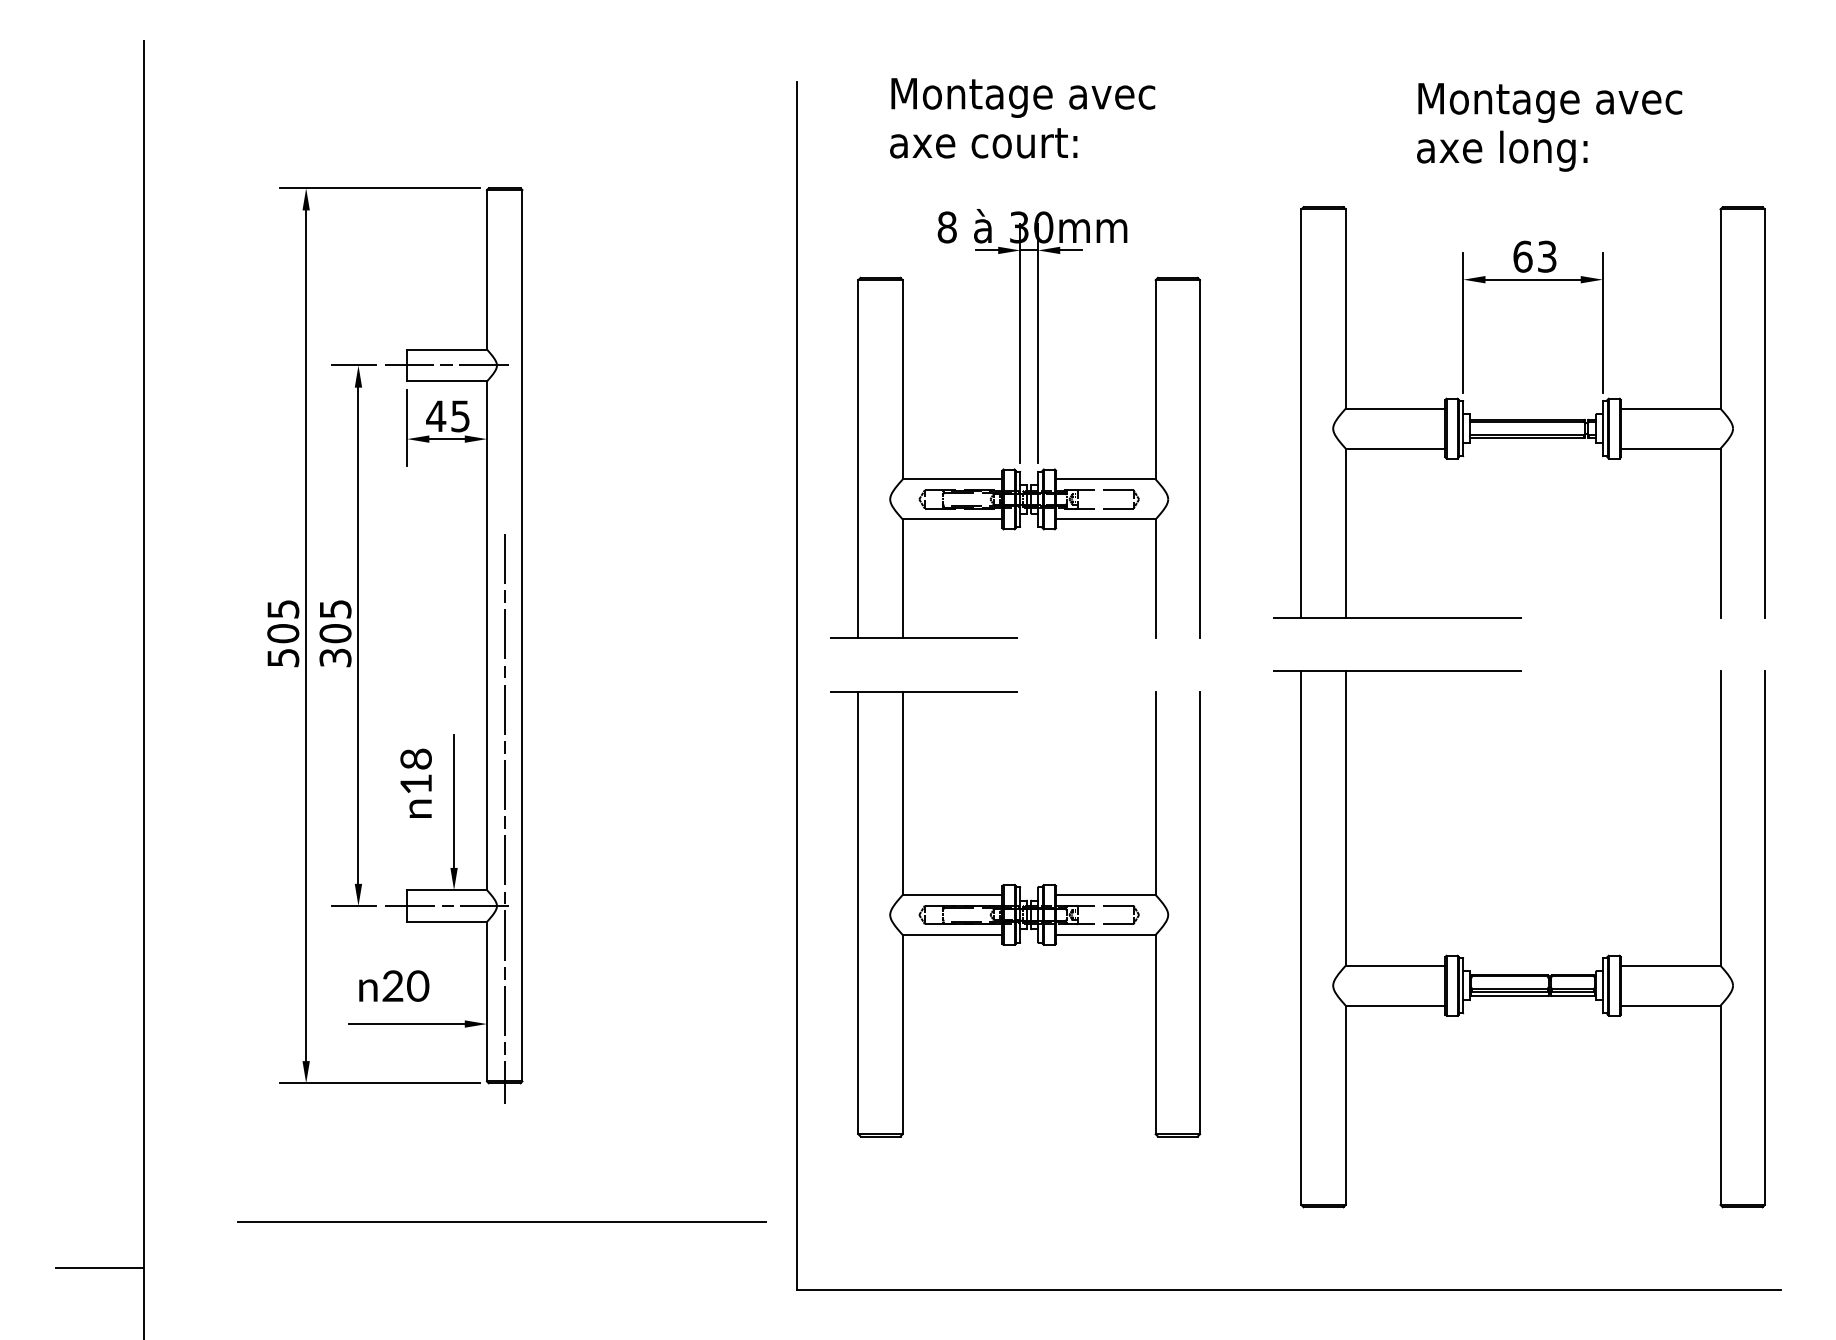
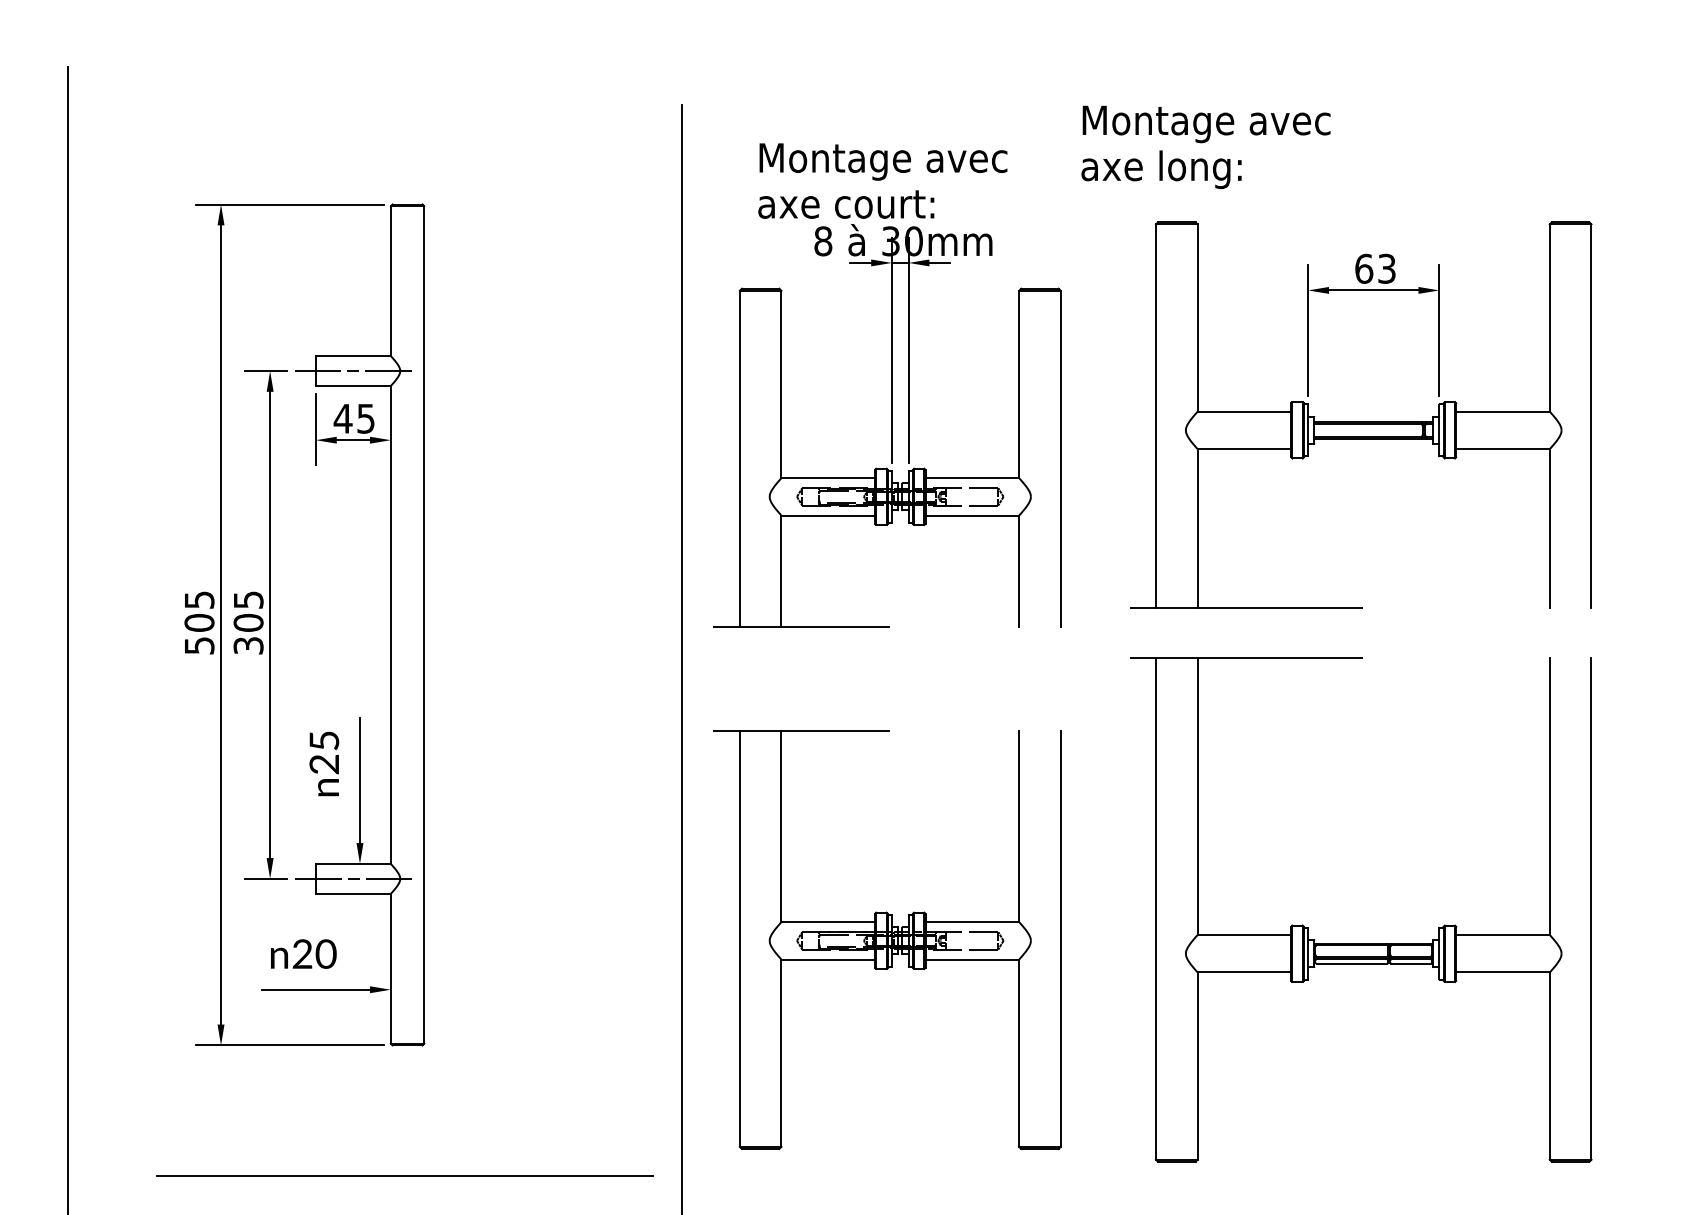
text: (1022, 118) -> (882, 181), moved
text: (1549, 127) -> (1205, 147), moved
text: (415, 771) -> (323, 752), 18 -> 25
line: (504, 818) -> (407, 796), removed
part: (1015, 914) -> (887, 940), moved

